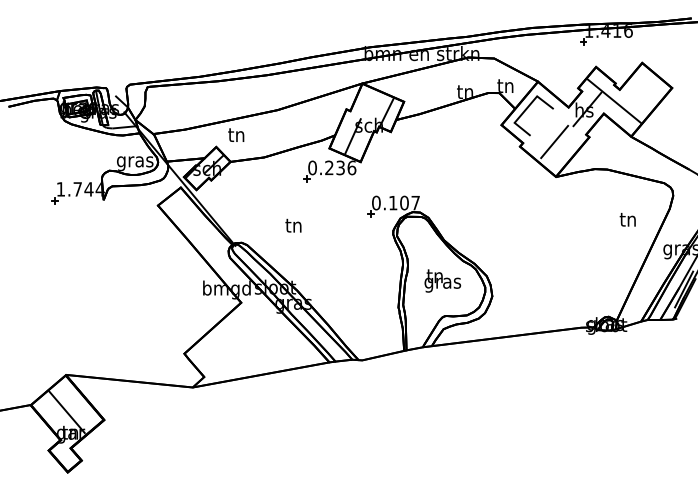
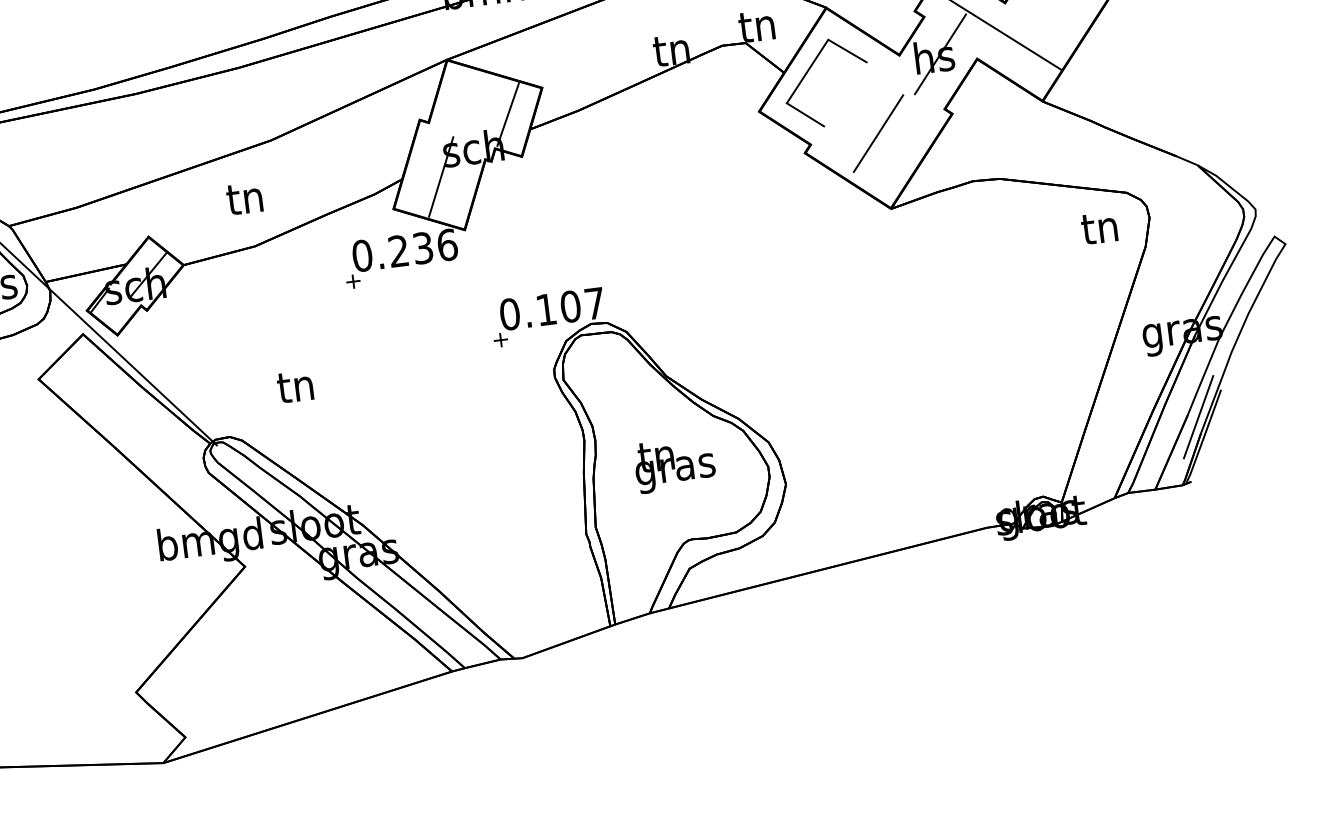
text: (236, 134) -> (245, 197), moved
text: (627, 219) -> (1098, 227), moved
text: (293, 225) -> (295, 386), moved

